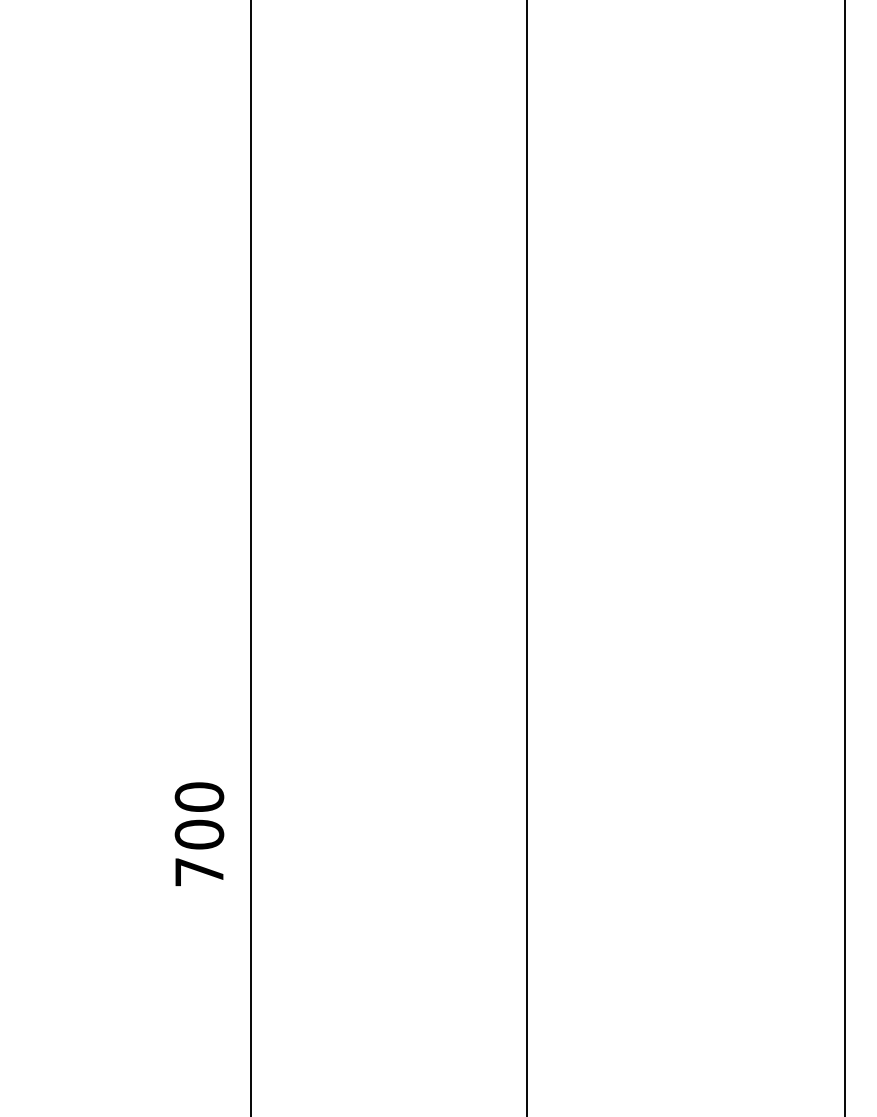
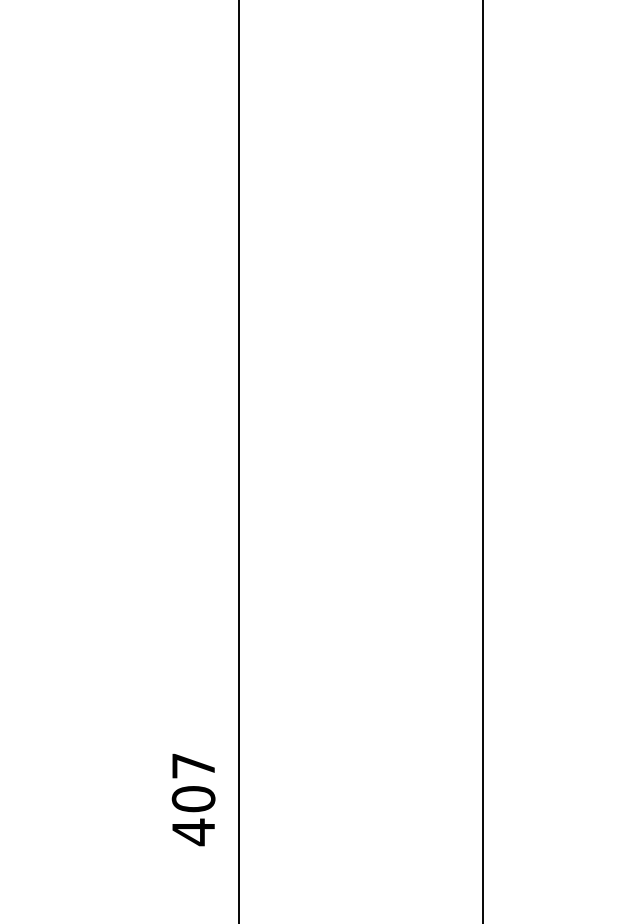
text: (199, 834) -> (193, 798), 700 -> 407

